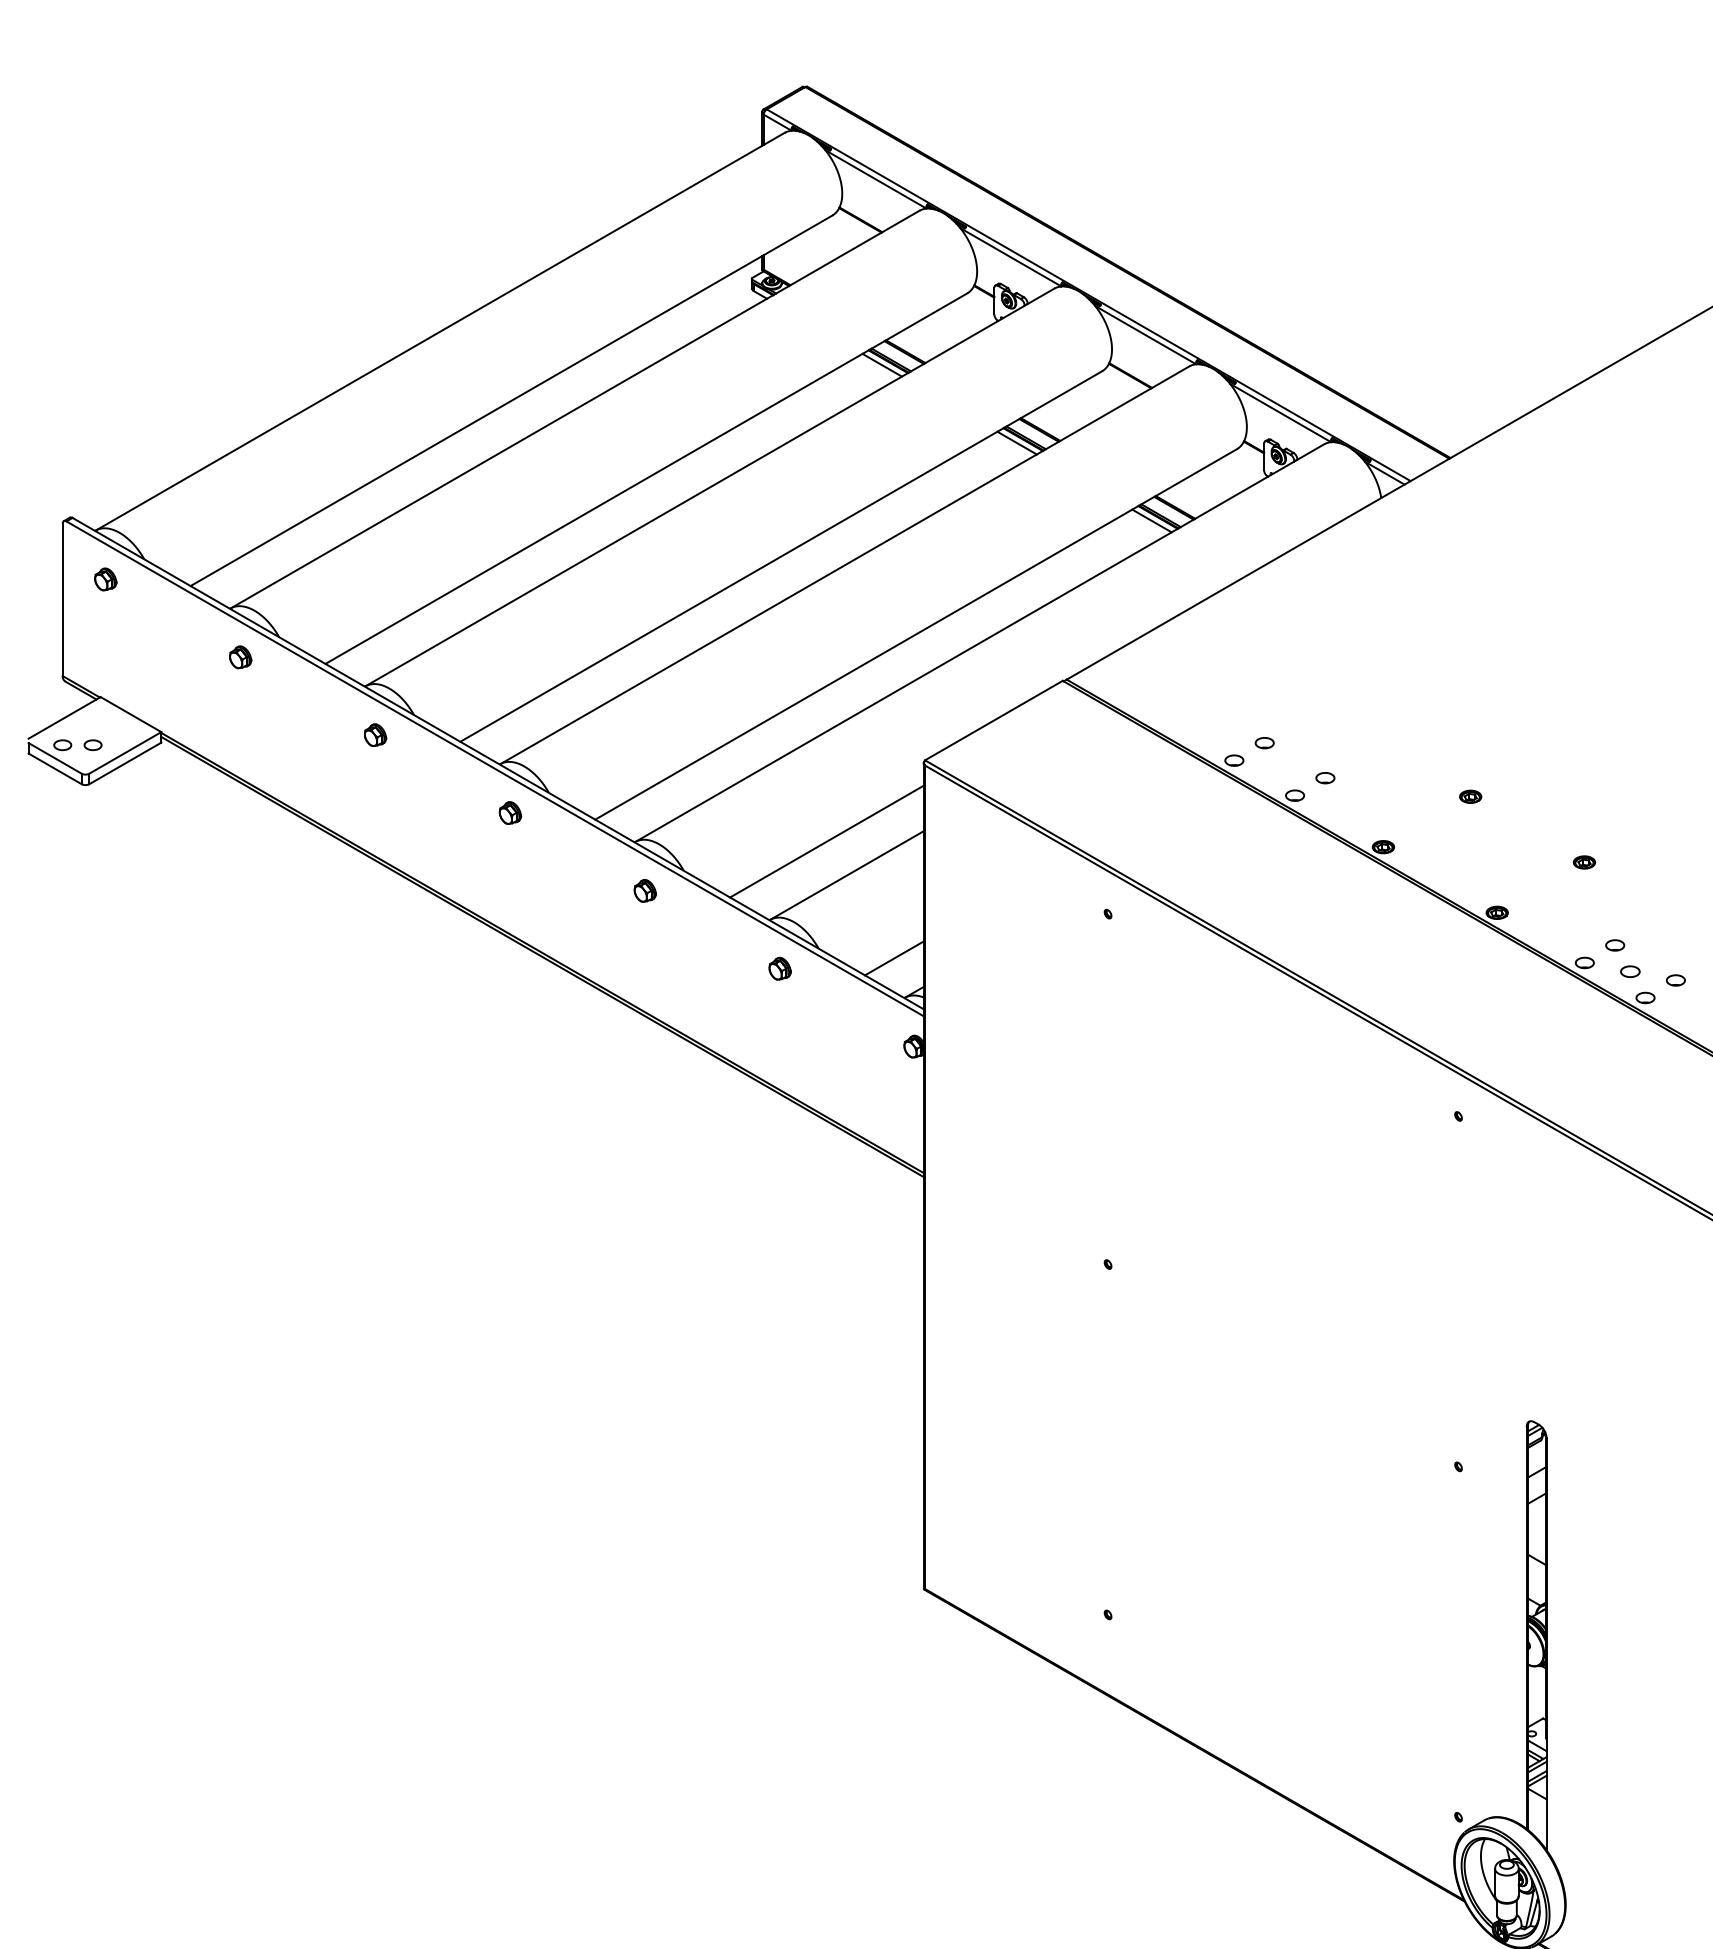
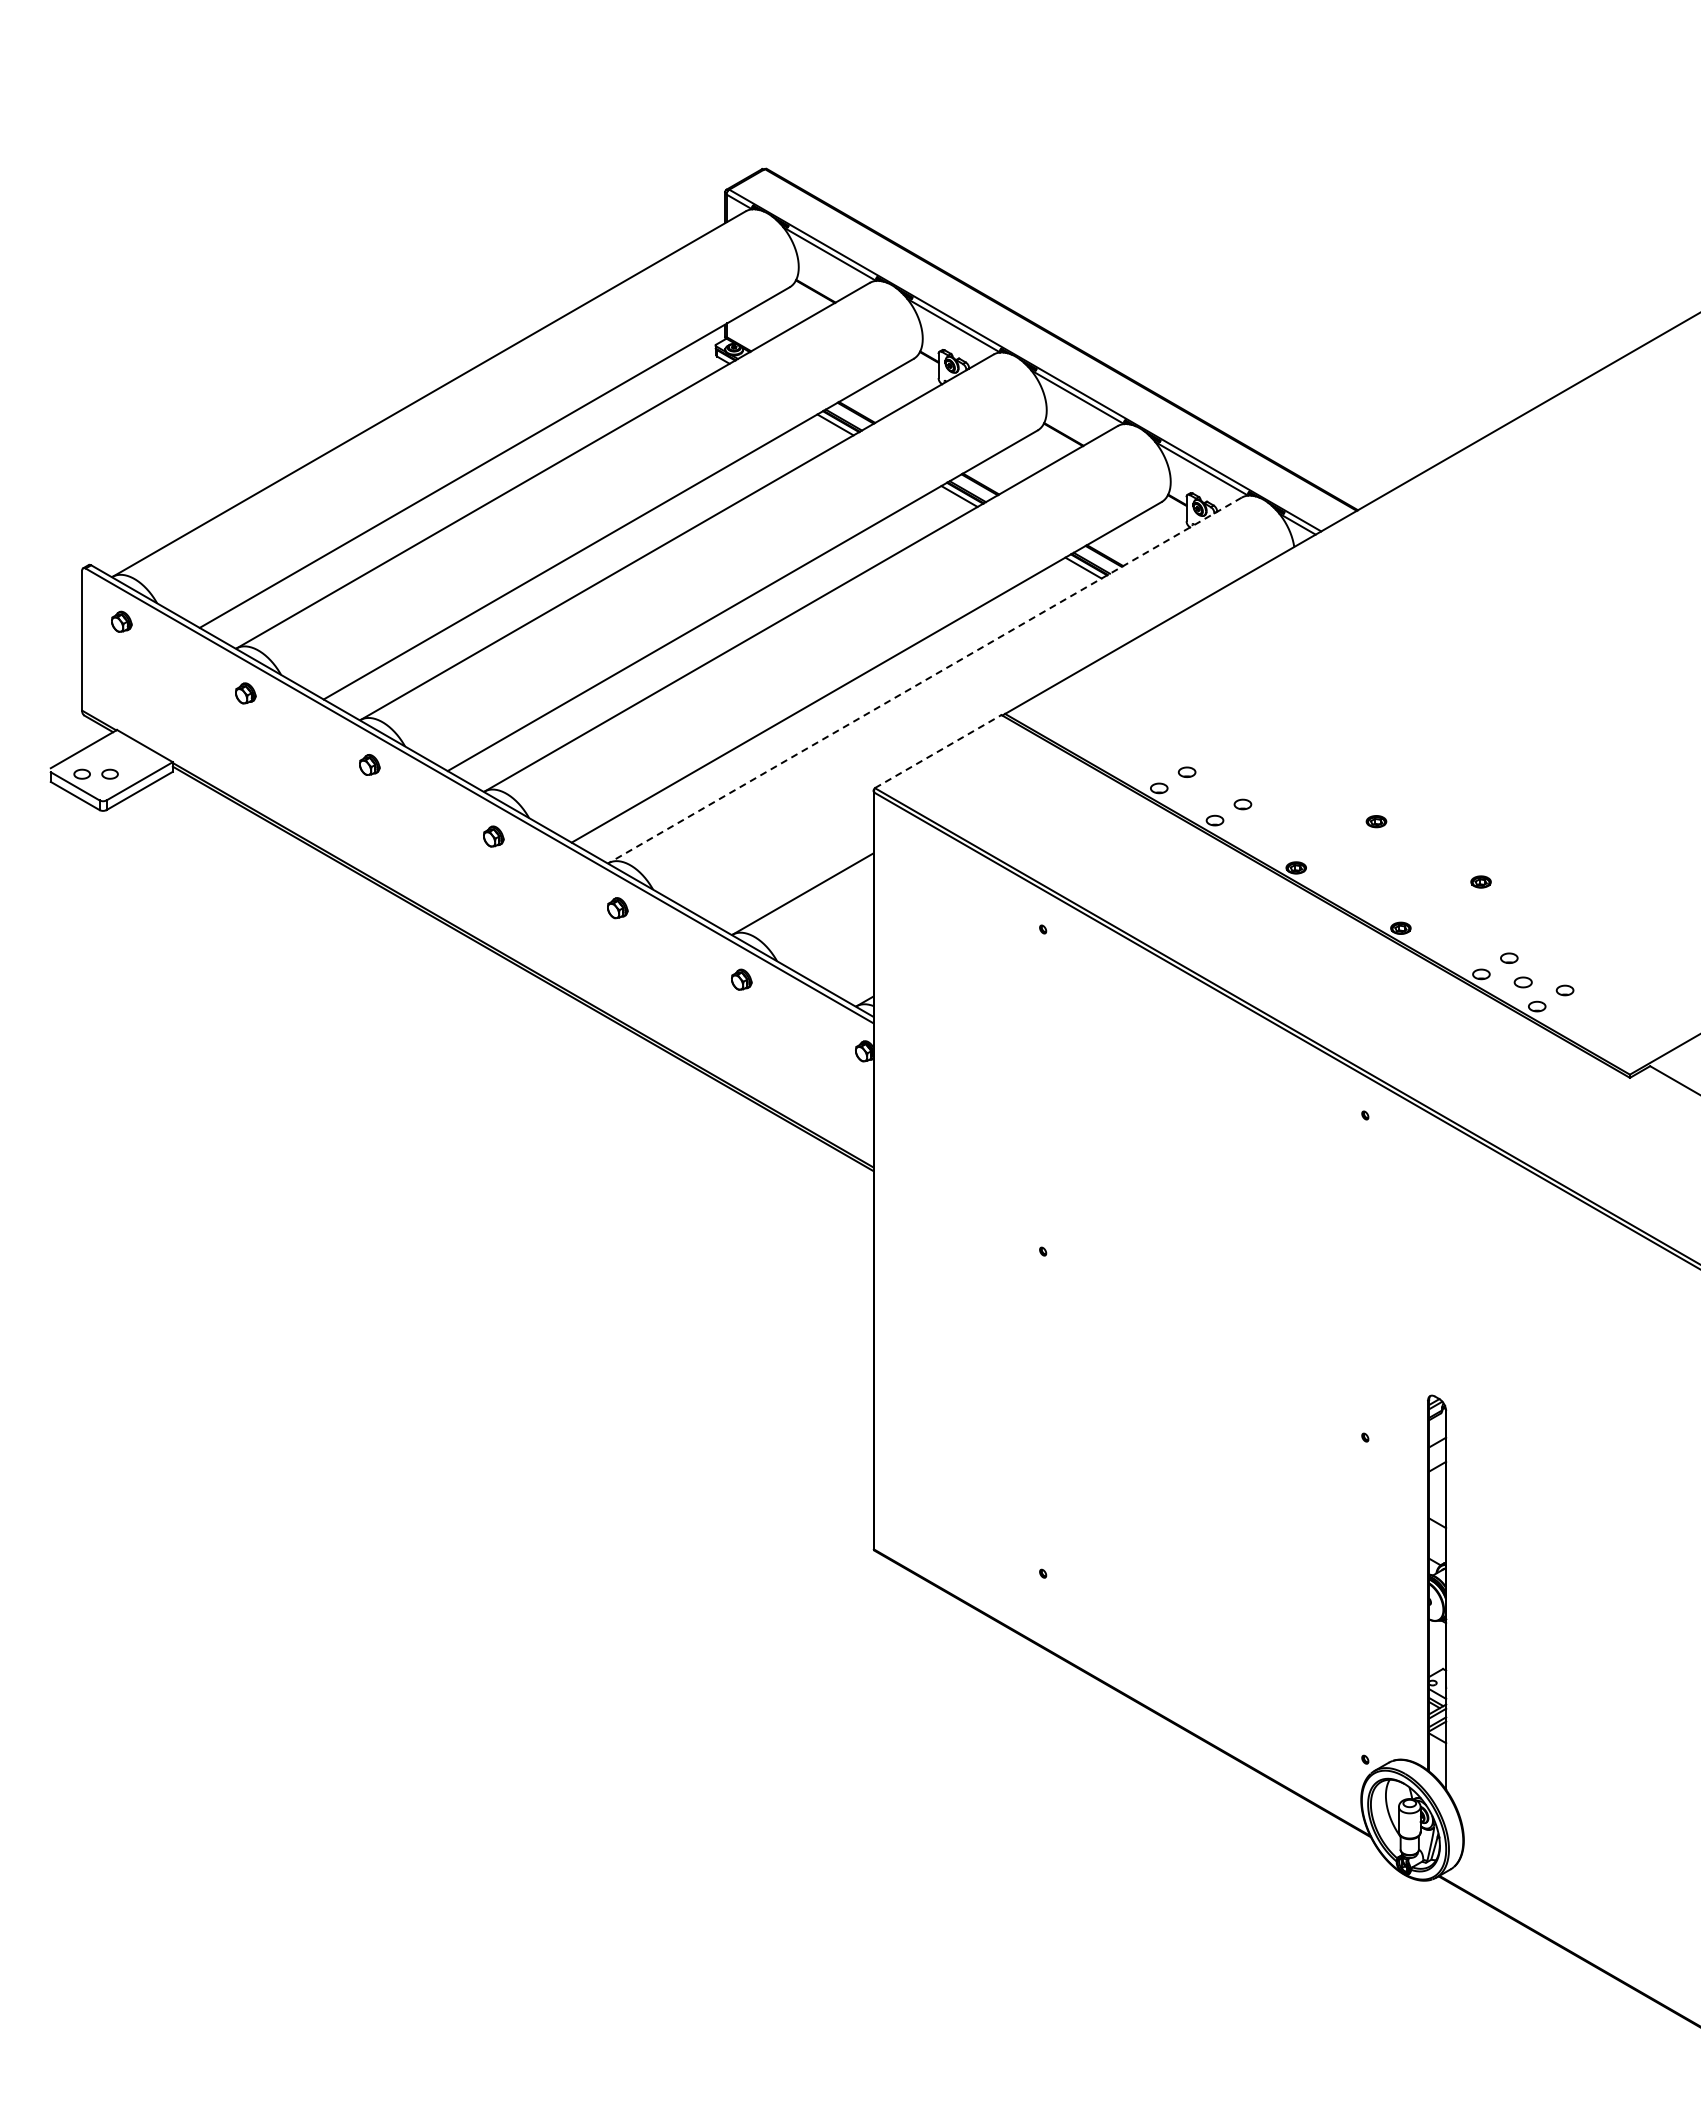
line: (980, 643) -> (925, 680), solid -> dashed
line: (994, 720) -> (938, 751), solid -> dashed
line: (826, 841) -> (784, 862), removed
line: (894, 957) -> (846, 969), removed

